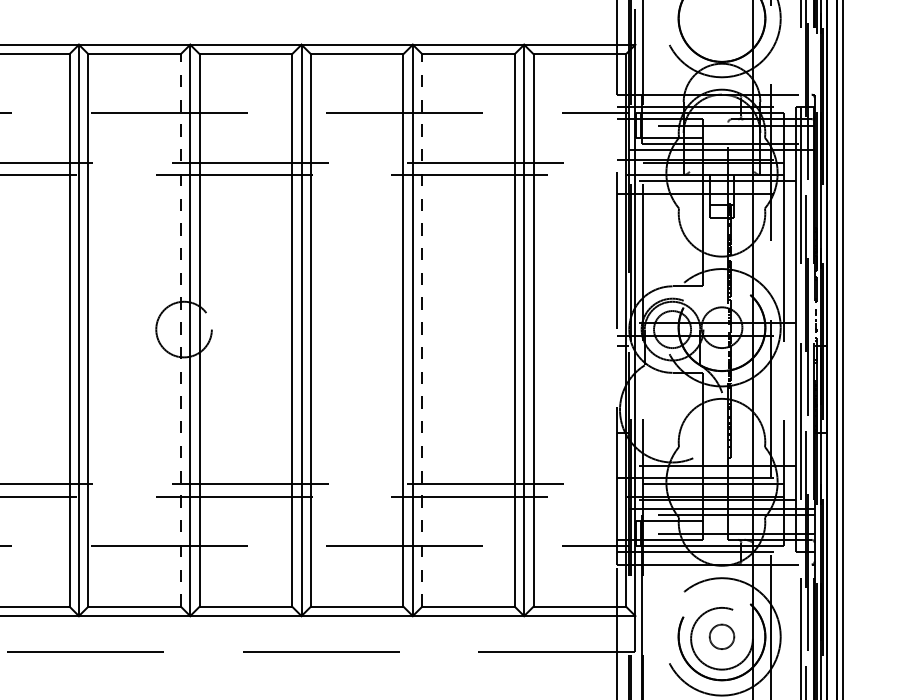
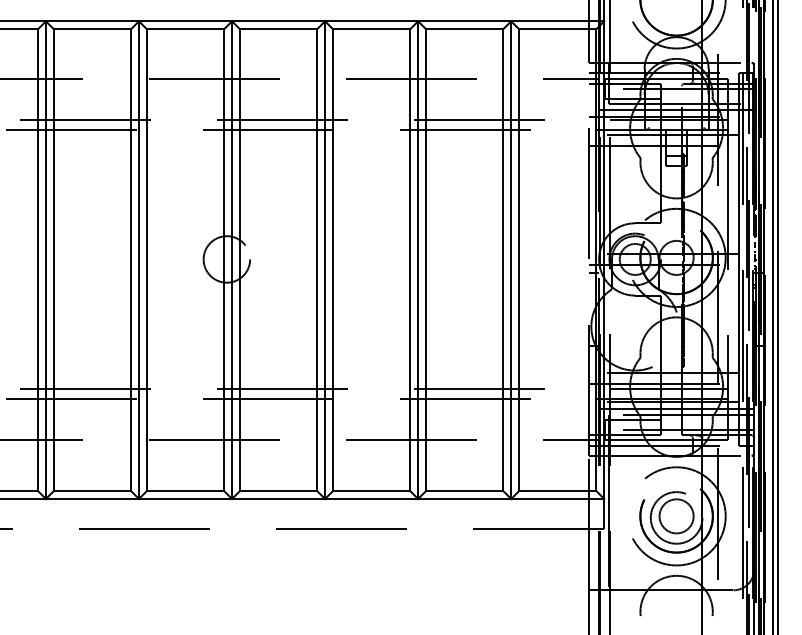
line: (181, 330) -> (224, 260), dashed -> solid
line: (422, 330) -> (426, 260), dashed -> solid
circle: (721, 637) -> (676, 516), size x1.67

